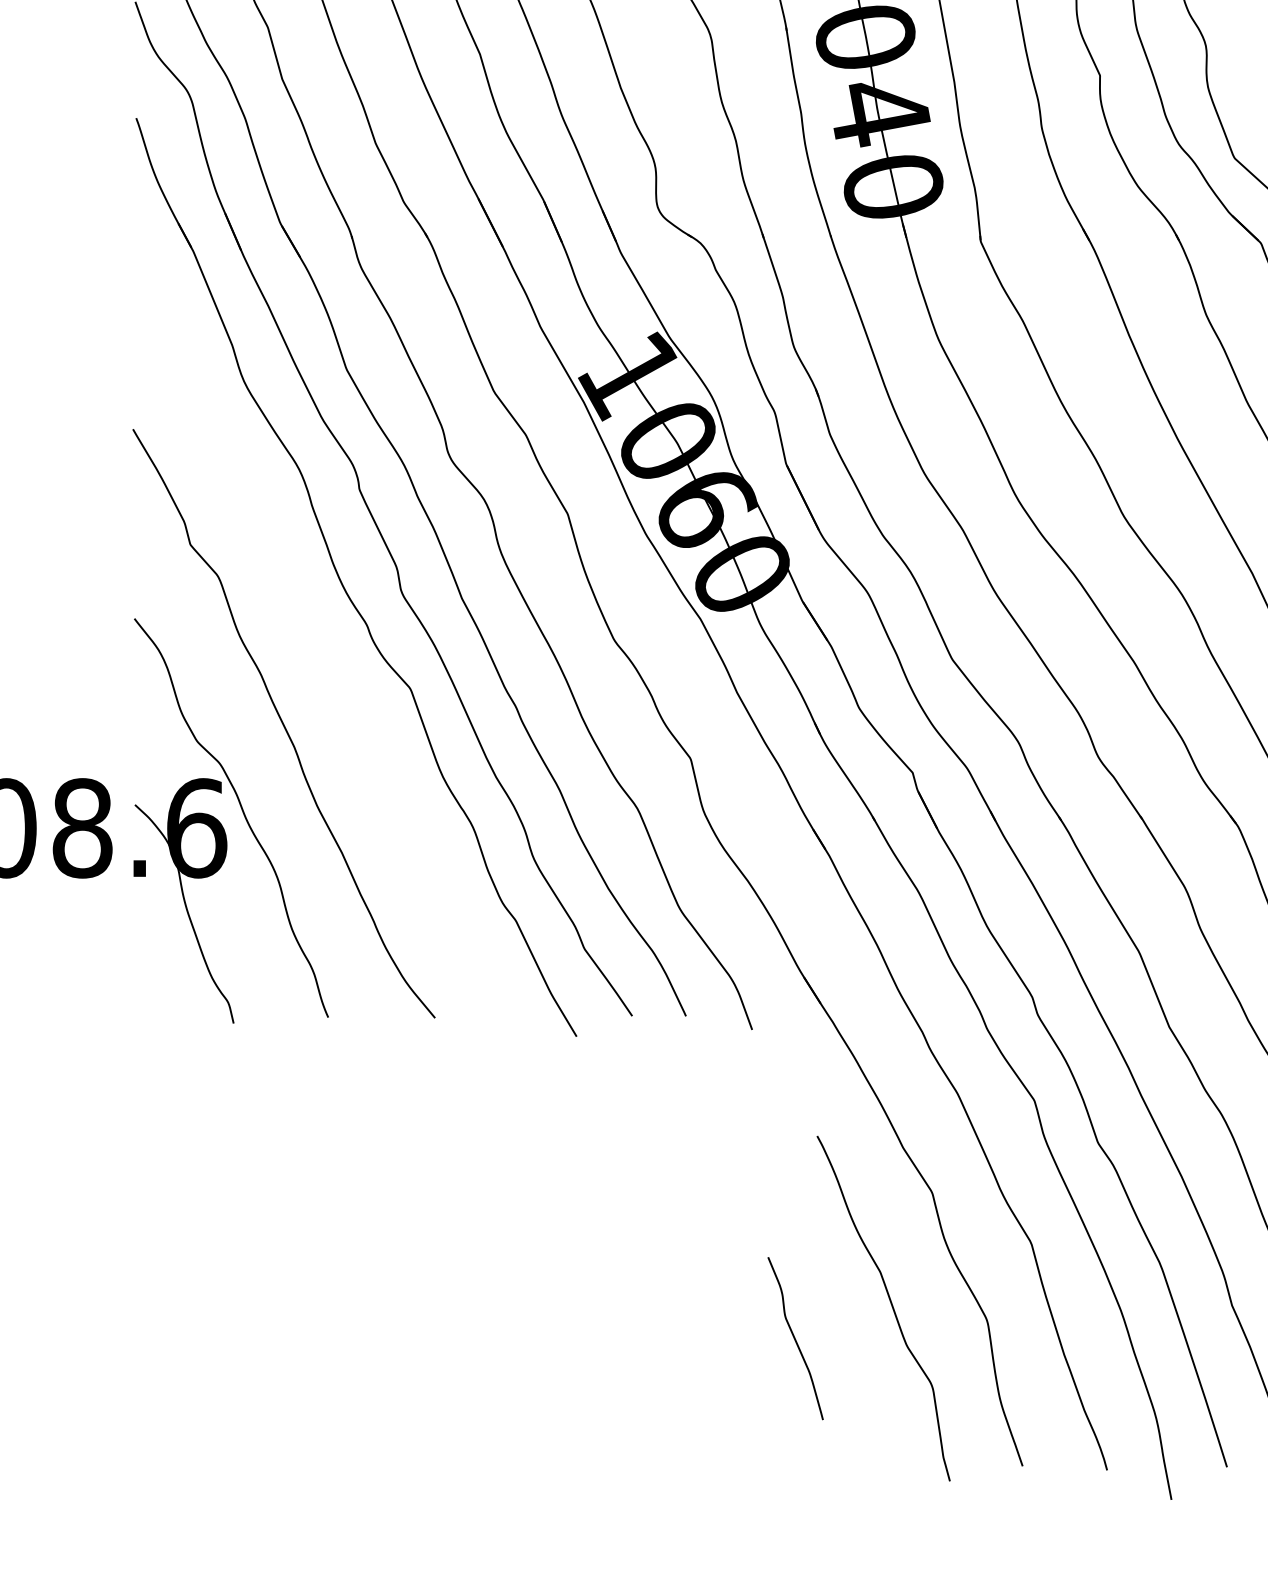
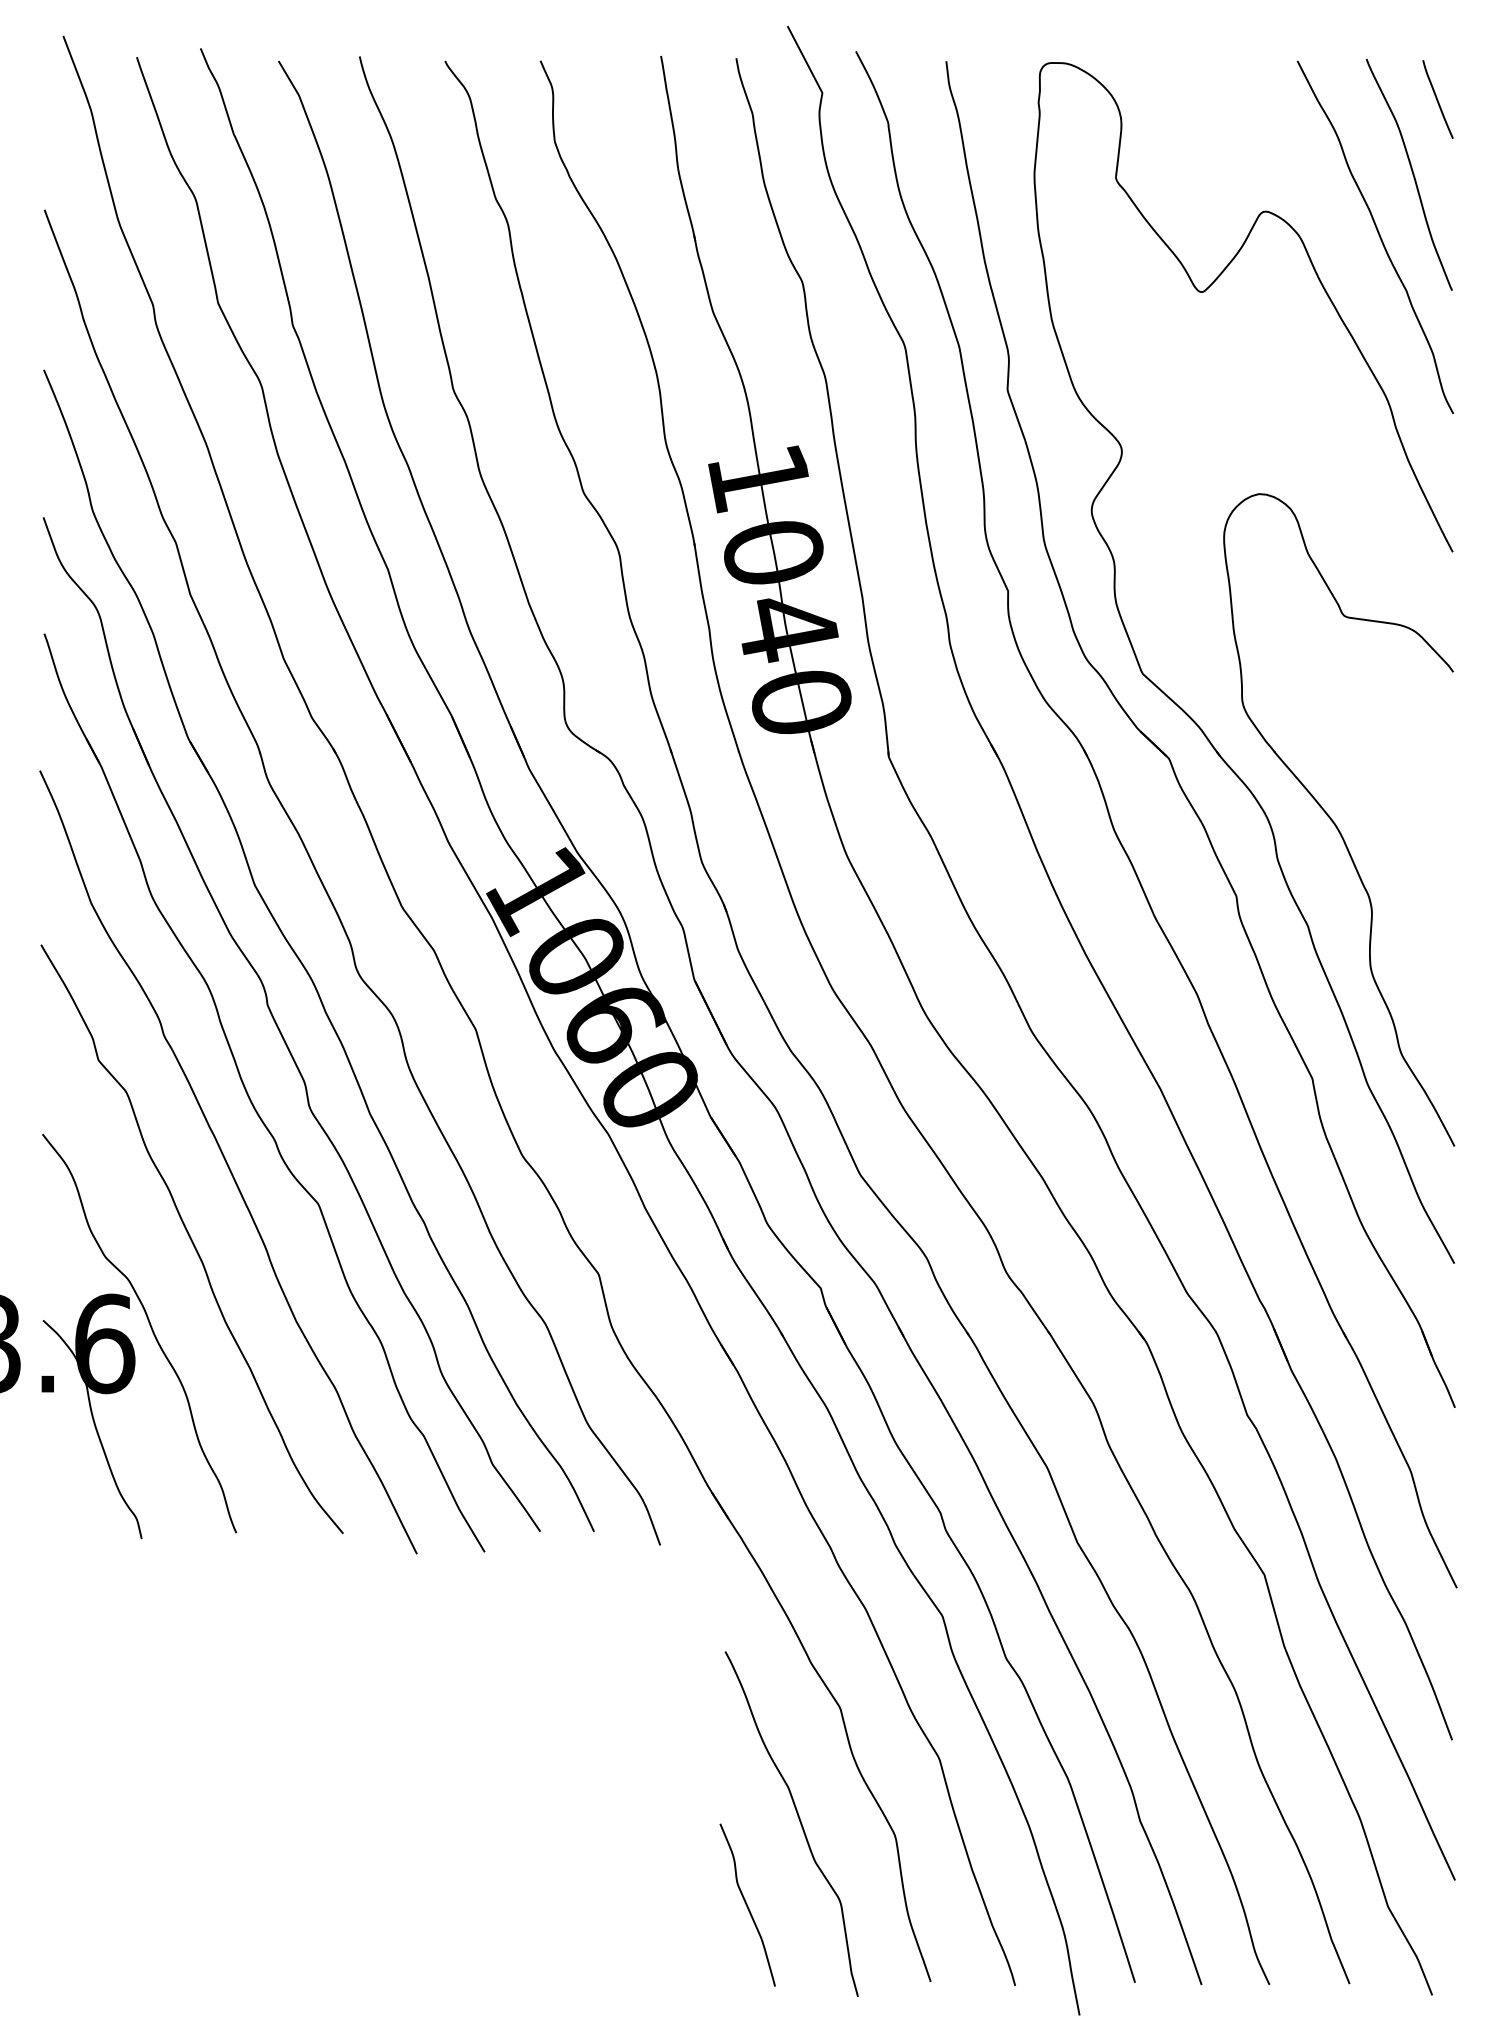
curve: (319, 646) -> (227, 1162), added
curve: (795, 1337) -> (747, 1904), moved

